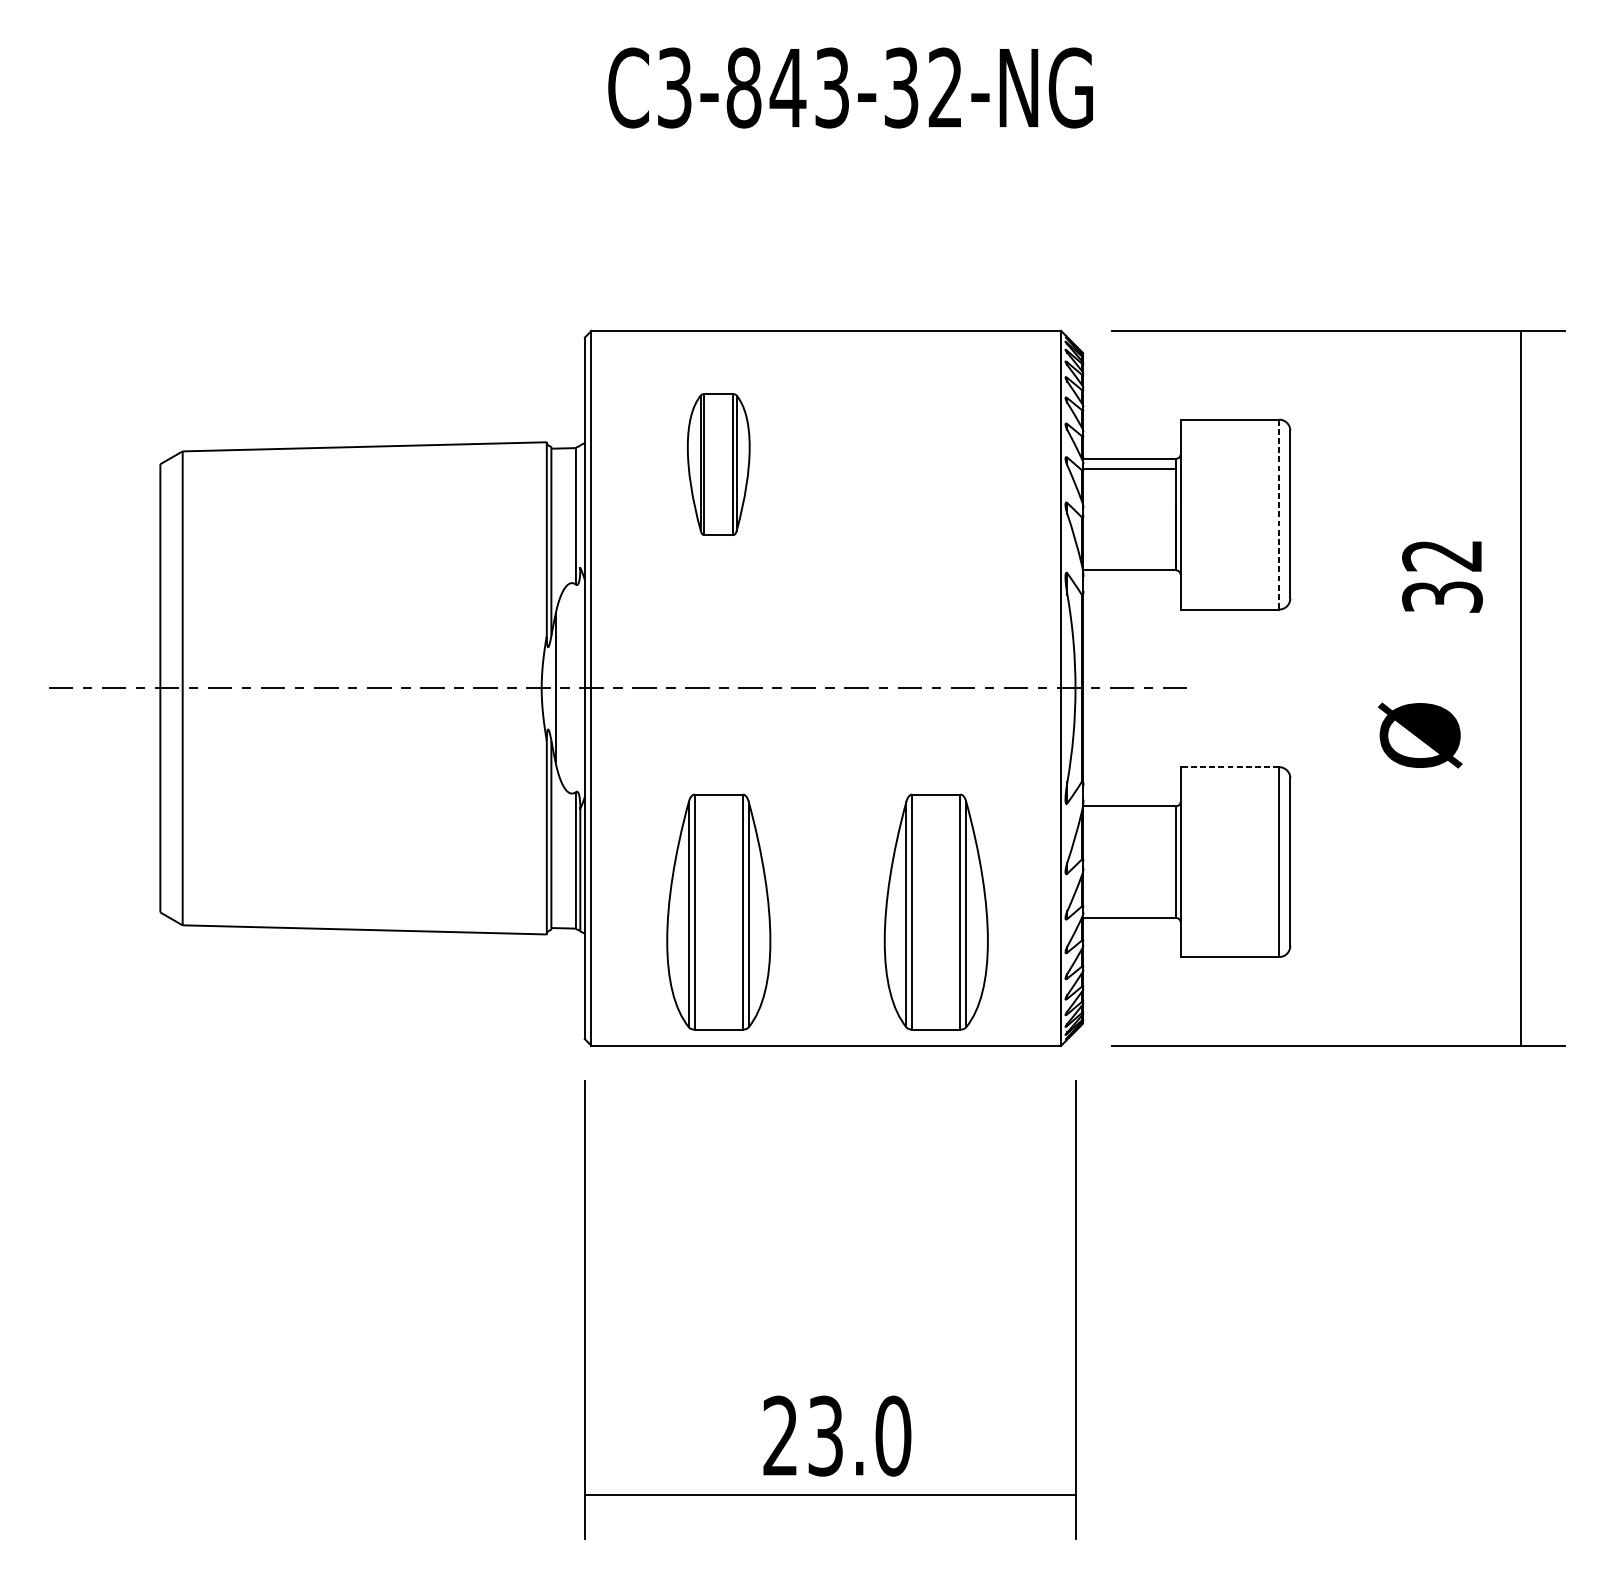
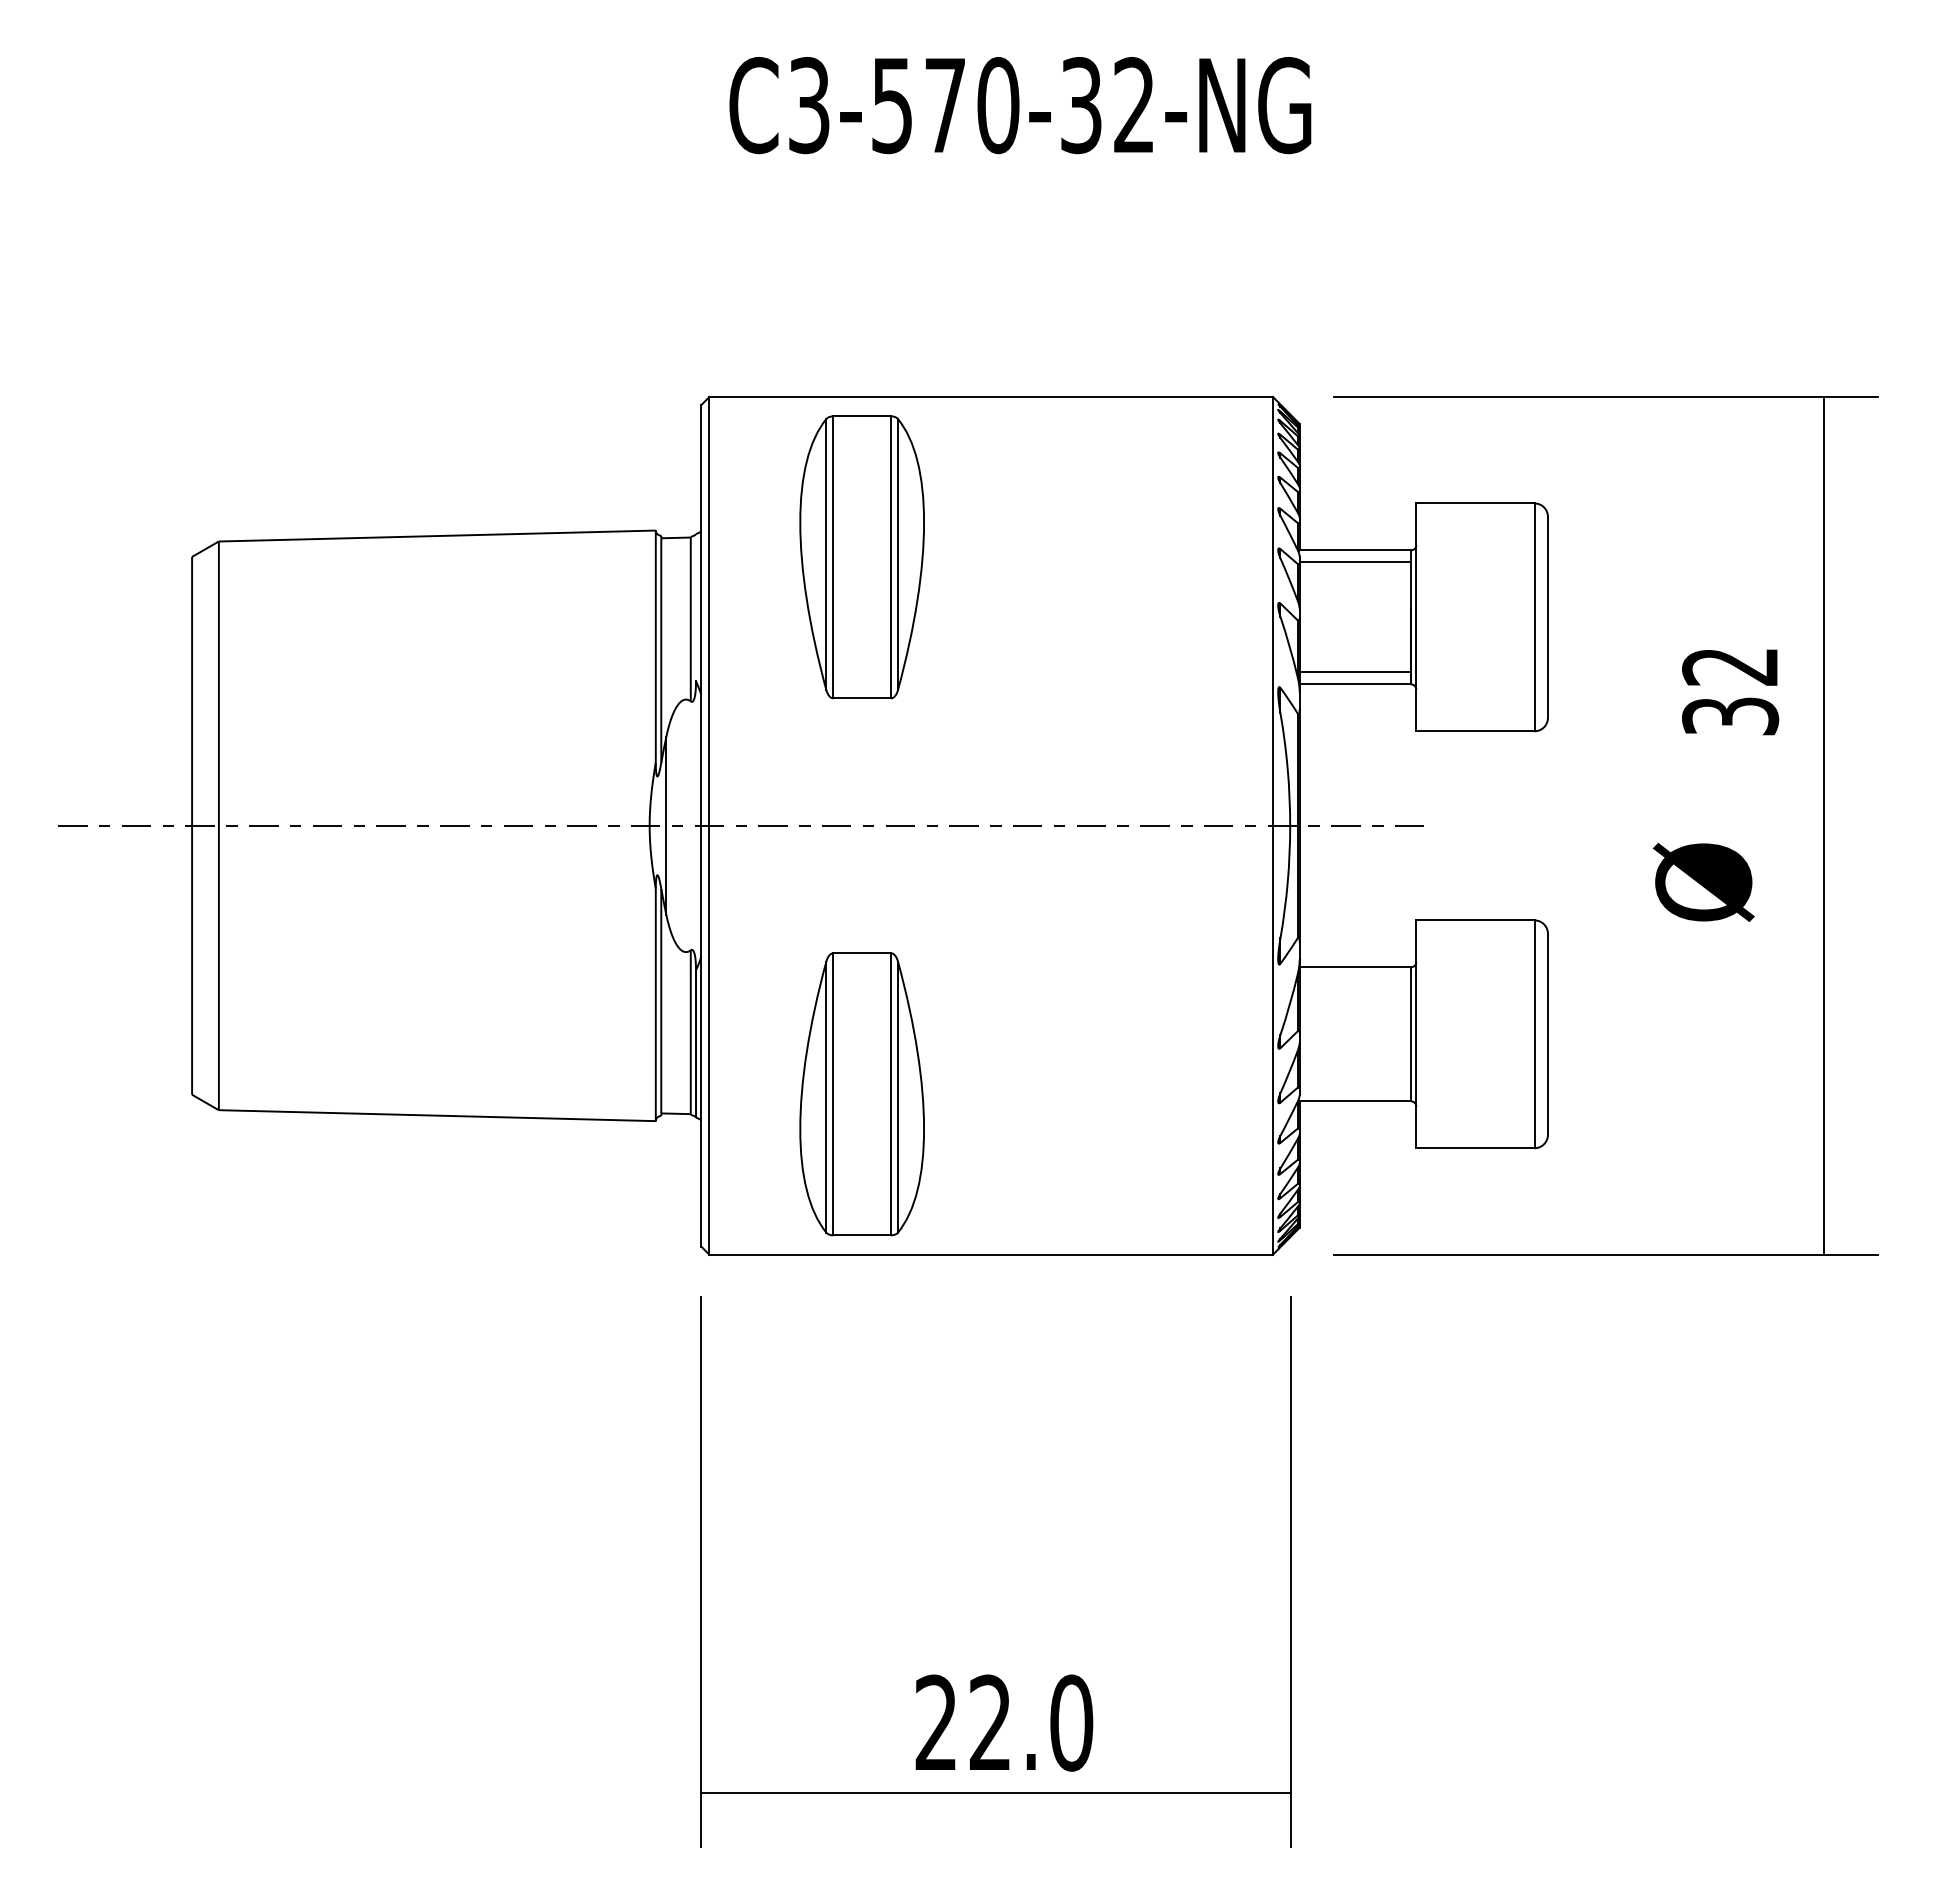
text: (788, 88) -> (945, 105), C3-843-32-NG -> C3-570-32-NG
part: (718, 464) -> (861, 557), size x1.67
line: (1279, 514) -> (1534, 617), dashed -> solid
line: (1129, 560) -> (1355, 672), added
line: (1229, 767) -> (1474, 920), dashed -> solid
part: (935, 912) -> (1122, 1094), removed
text: (825, 1435) -> (990, 1722), 23.0 -> 22.0

